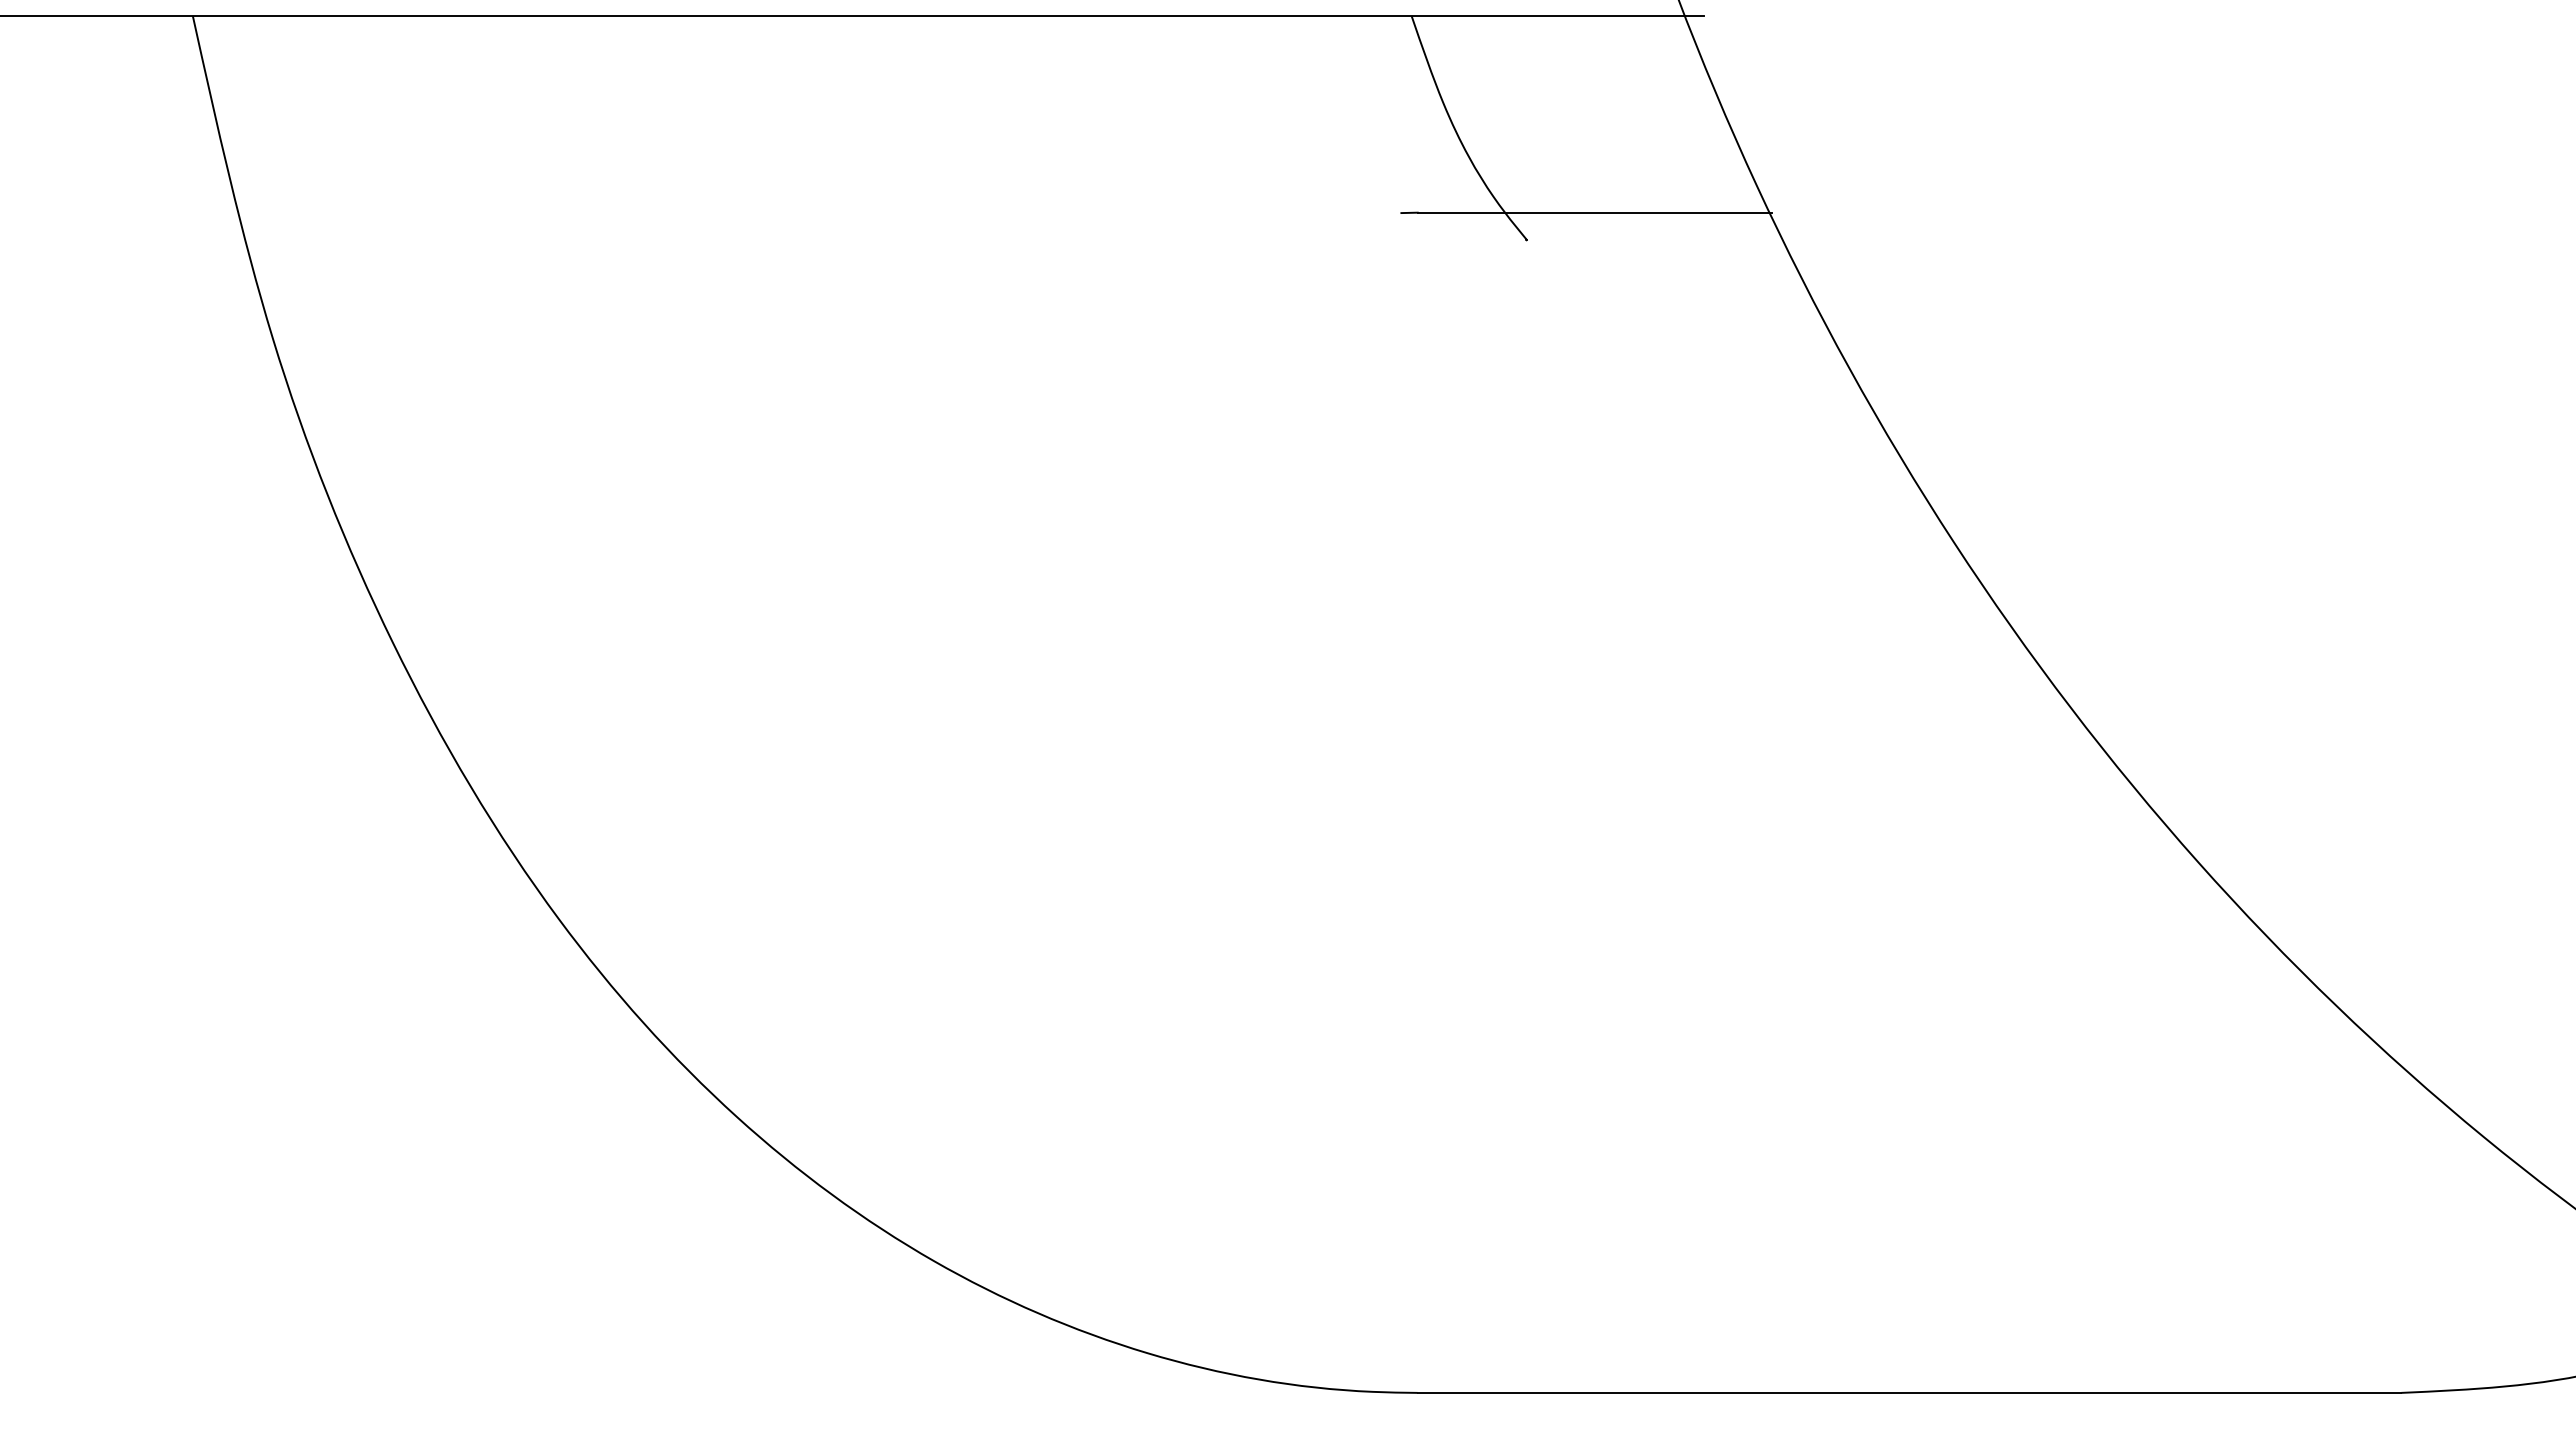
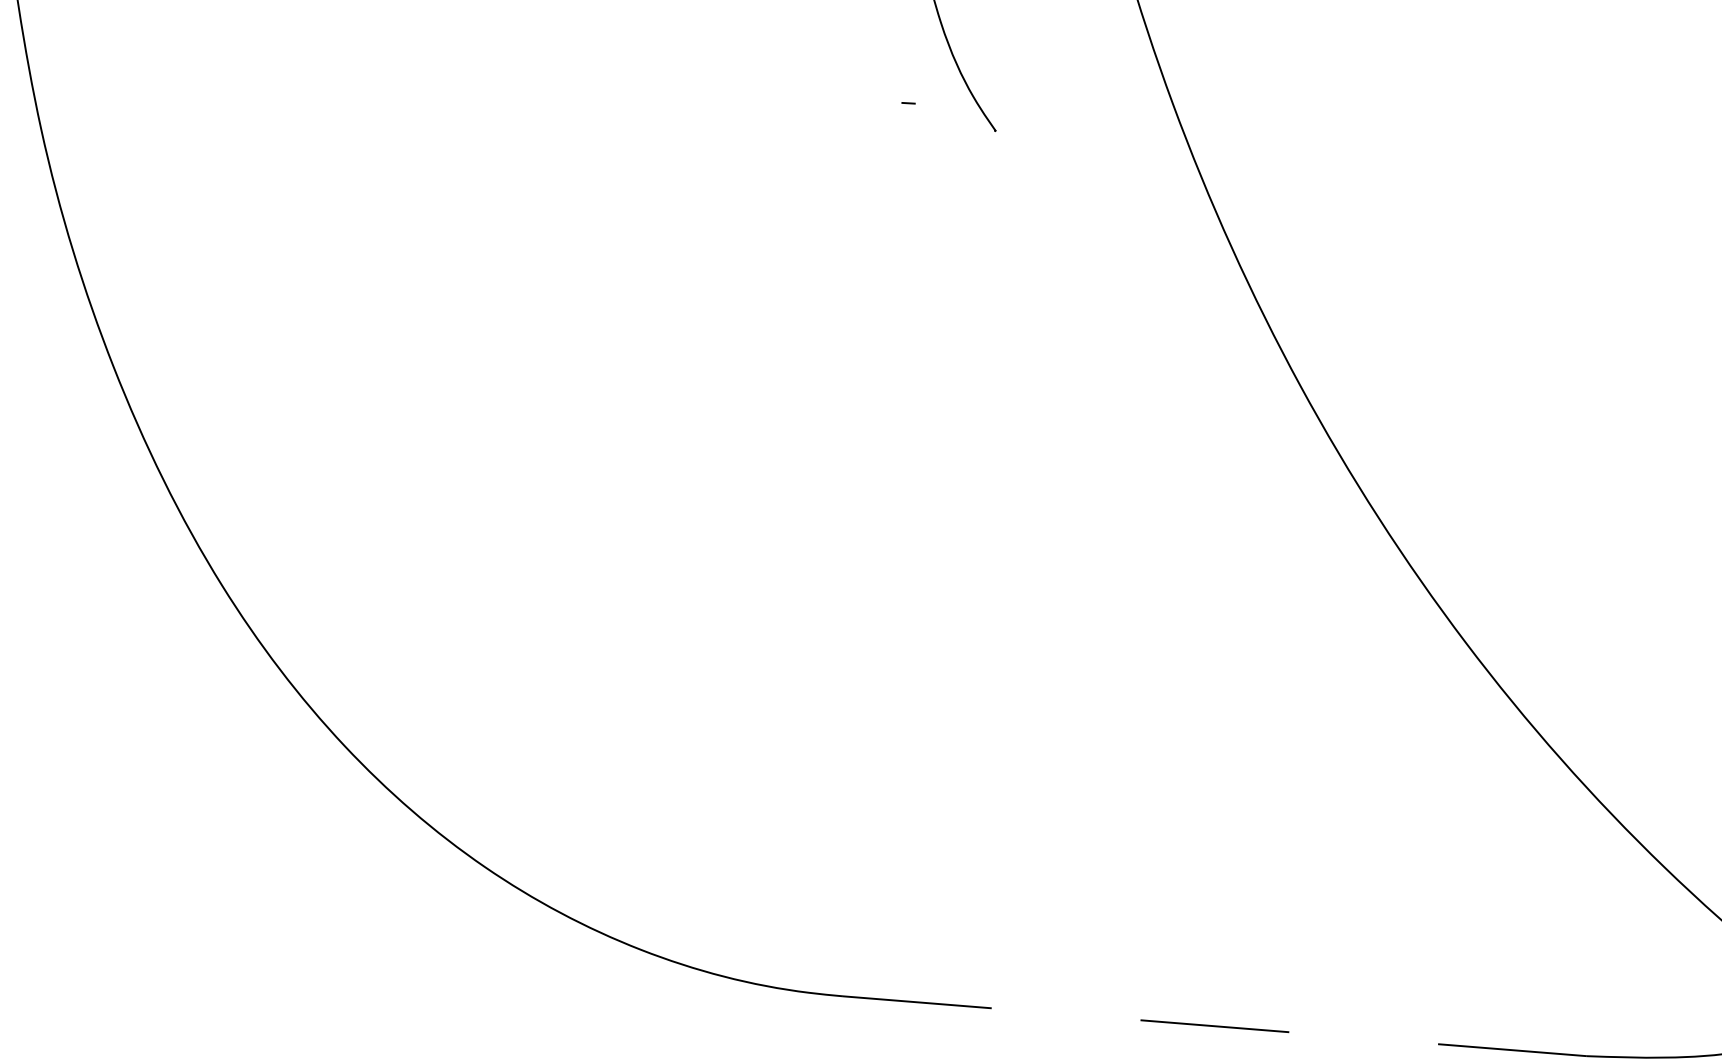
line: (1594, 212) -> (1048, 114), removed
line: (1909, 1392) -> (1214, 1025), solid -> dashed

